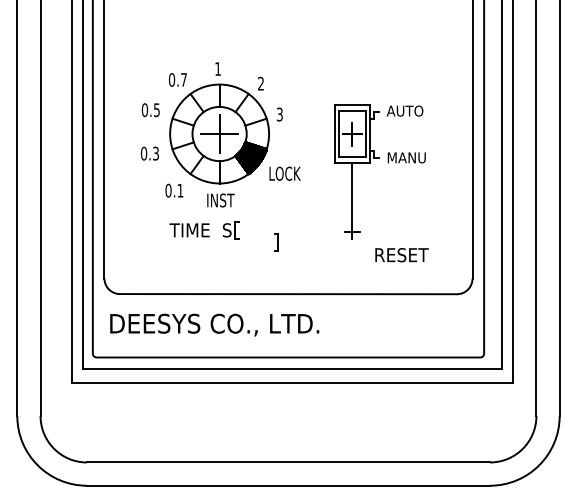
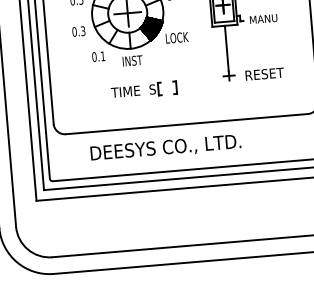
part: (204, 230) -> (136, 91), moved
text: (401, 255) -> (264, 74), moved
text: (214, 324) -> (165, 147), moved

